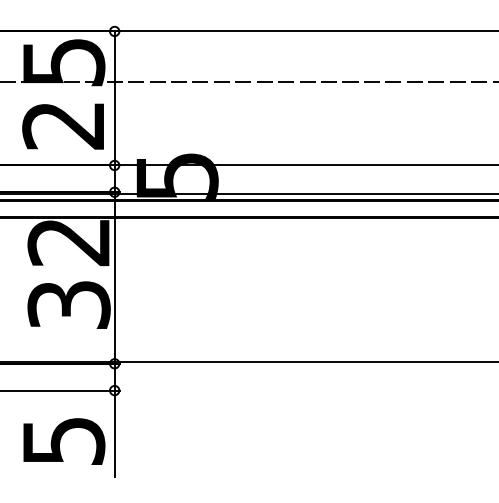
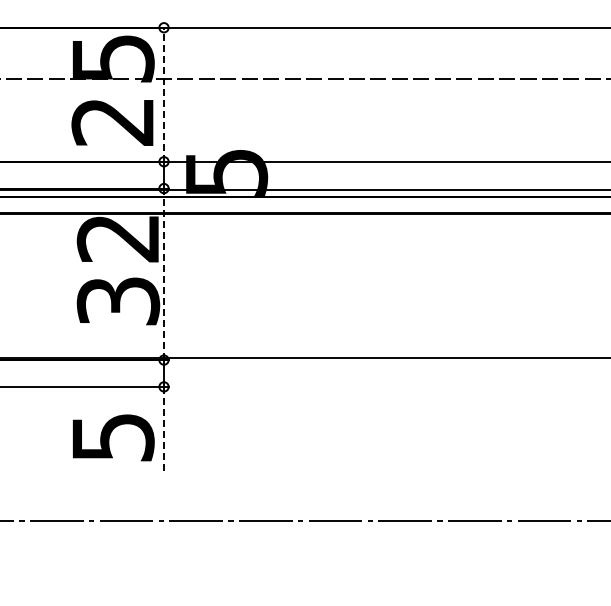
line: (115, 98) -> (164, 94), solid -> dashed
line: (115, 278) -> (164, 274), solid -> dashed
line: (115, 434) -> (164, 430), solid -> dashed

